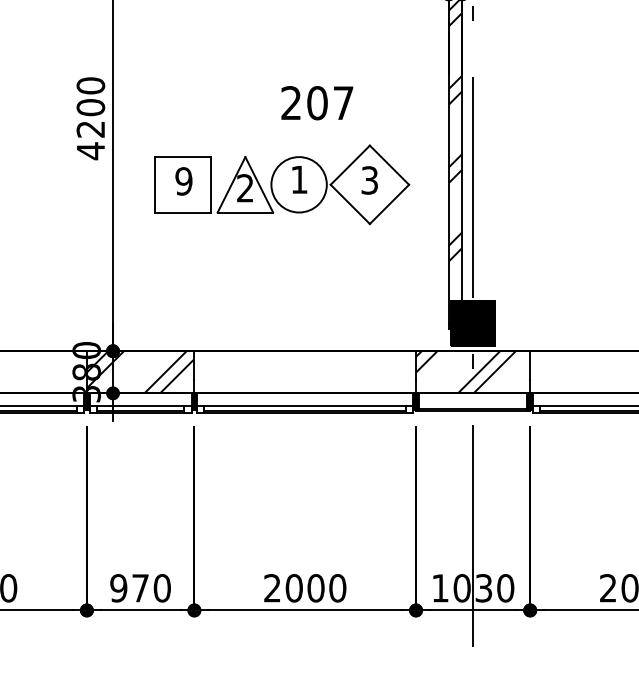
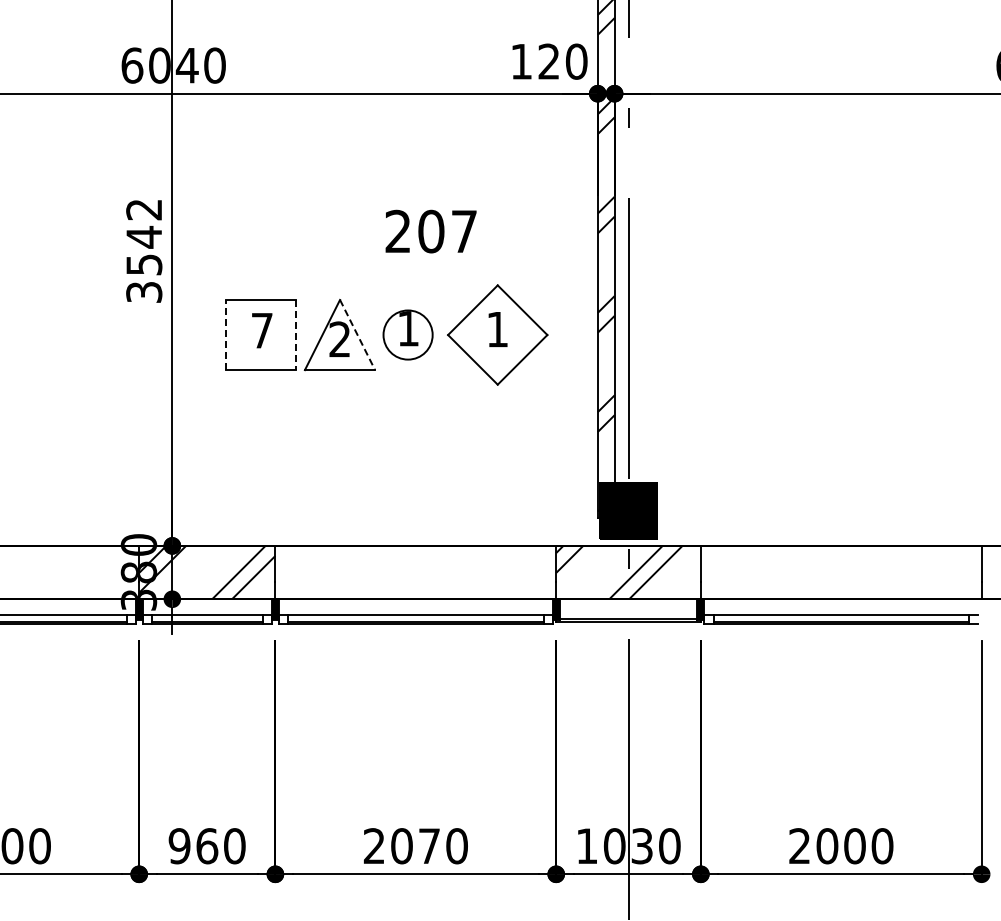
text: (91, 118) -> (144, 250), 4200 -> 3542
text: (369, 180) -> (497, 329), 3 -> 1
text: (183, 181) -> (261, 330), 9 -> 7
line: (155, 184) -> (226, 334), solid -> dashed
circle: (298, 184) -> (407, 334), size x0.7
line: (211, 185) -> (296, 335), solid -> dashed
line: (259, 185) -> (357, 335), solid -> dashed
text: (140, 588) -> (207, 846), 970 -> 960
text: (316, 588) -> (429, 846), 2000 -> 2070

